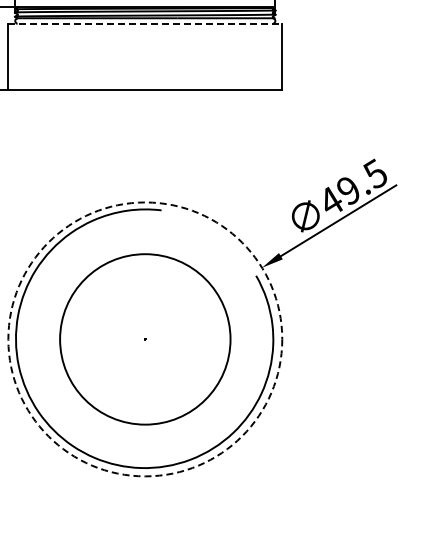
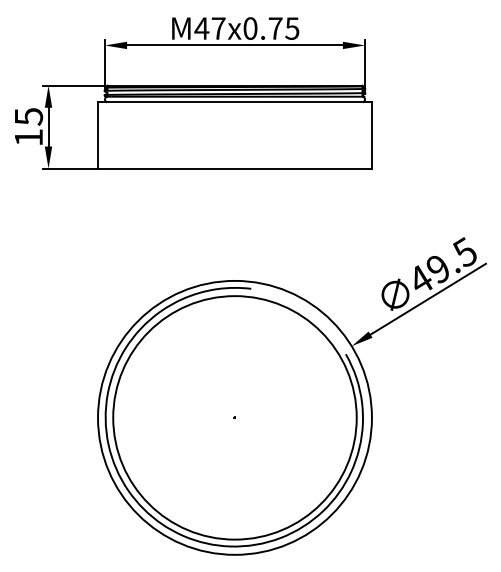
line: (144, 24) -> (234, 102), dashed -> solid
circle: (144, 339) -> (234, 417), dashed -> solid
circle: (144, 339) -> (234, 417), size x1.43

